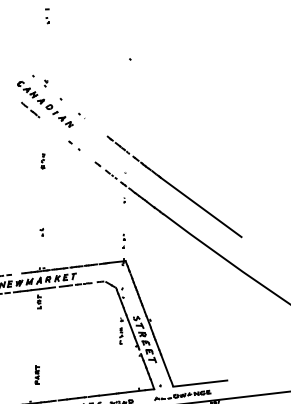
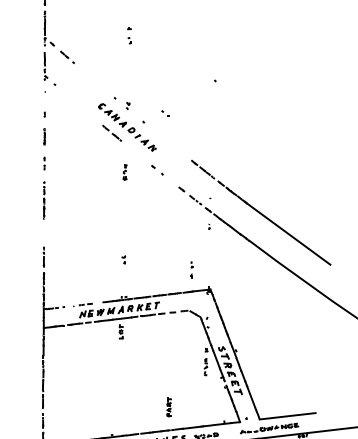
part: (82, 116) -> (165, 113), moved
part: (42, 161) -> (124, 172), moved
part: (123, 241) -> (191, 269), moved
part: (36, 375) -> (168, 407), moved

